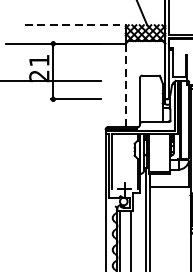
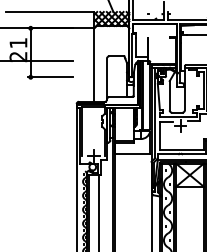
line: (75, 24) -> (50, 11), dashed -> solid
line: (125, 86) -> (94, 65), dashed -> solid

